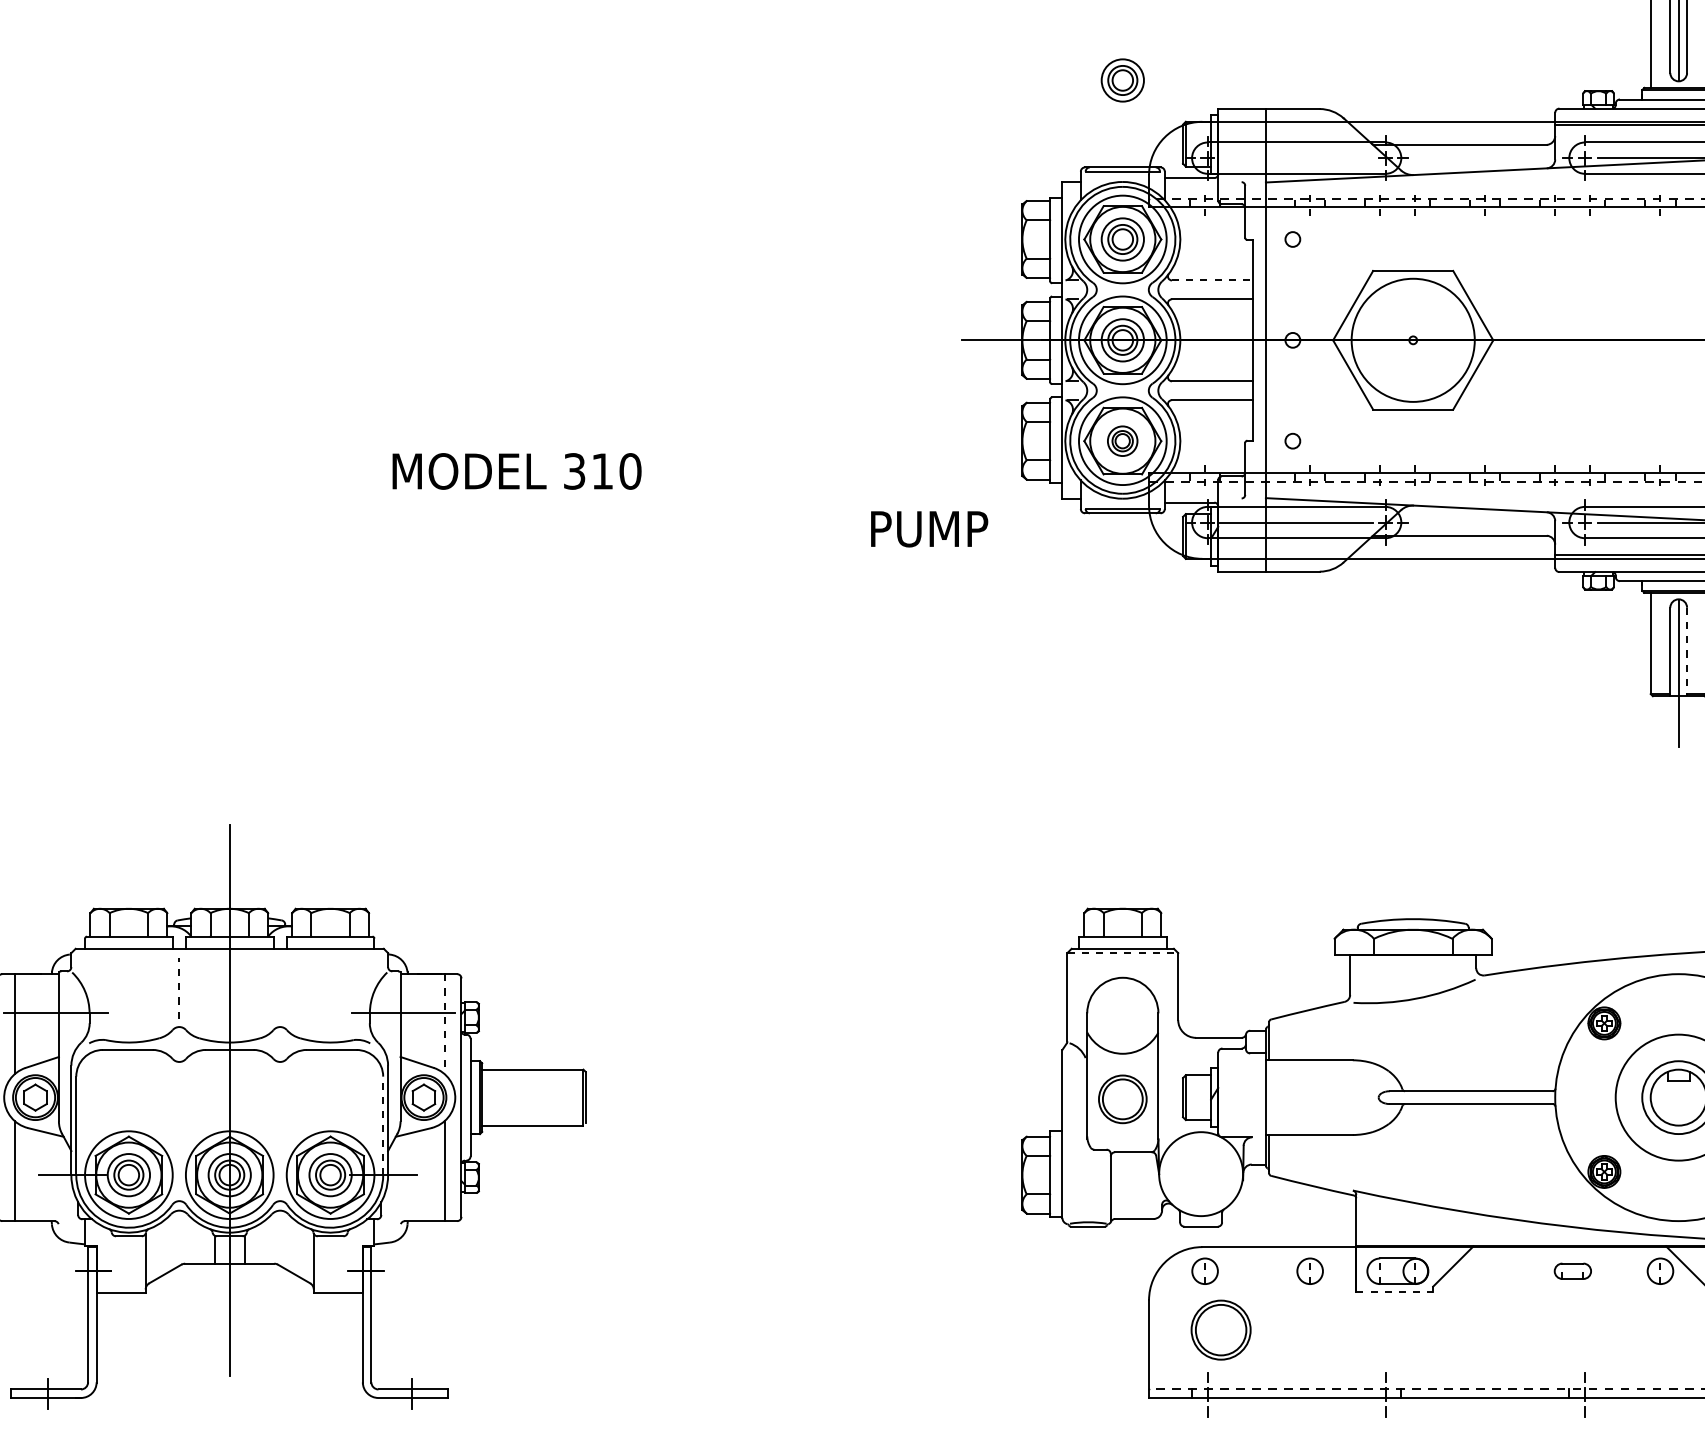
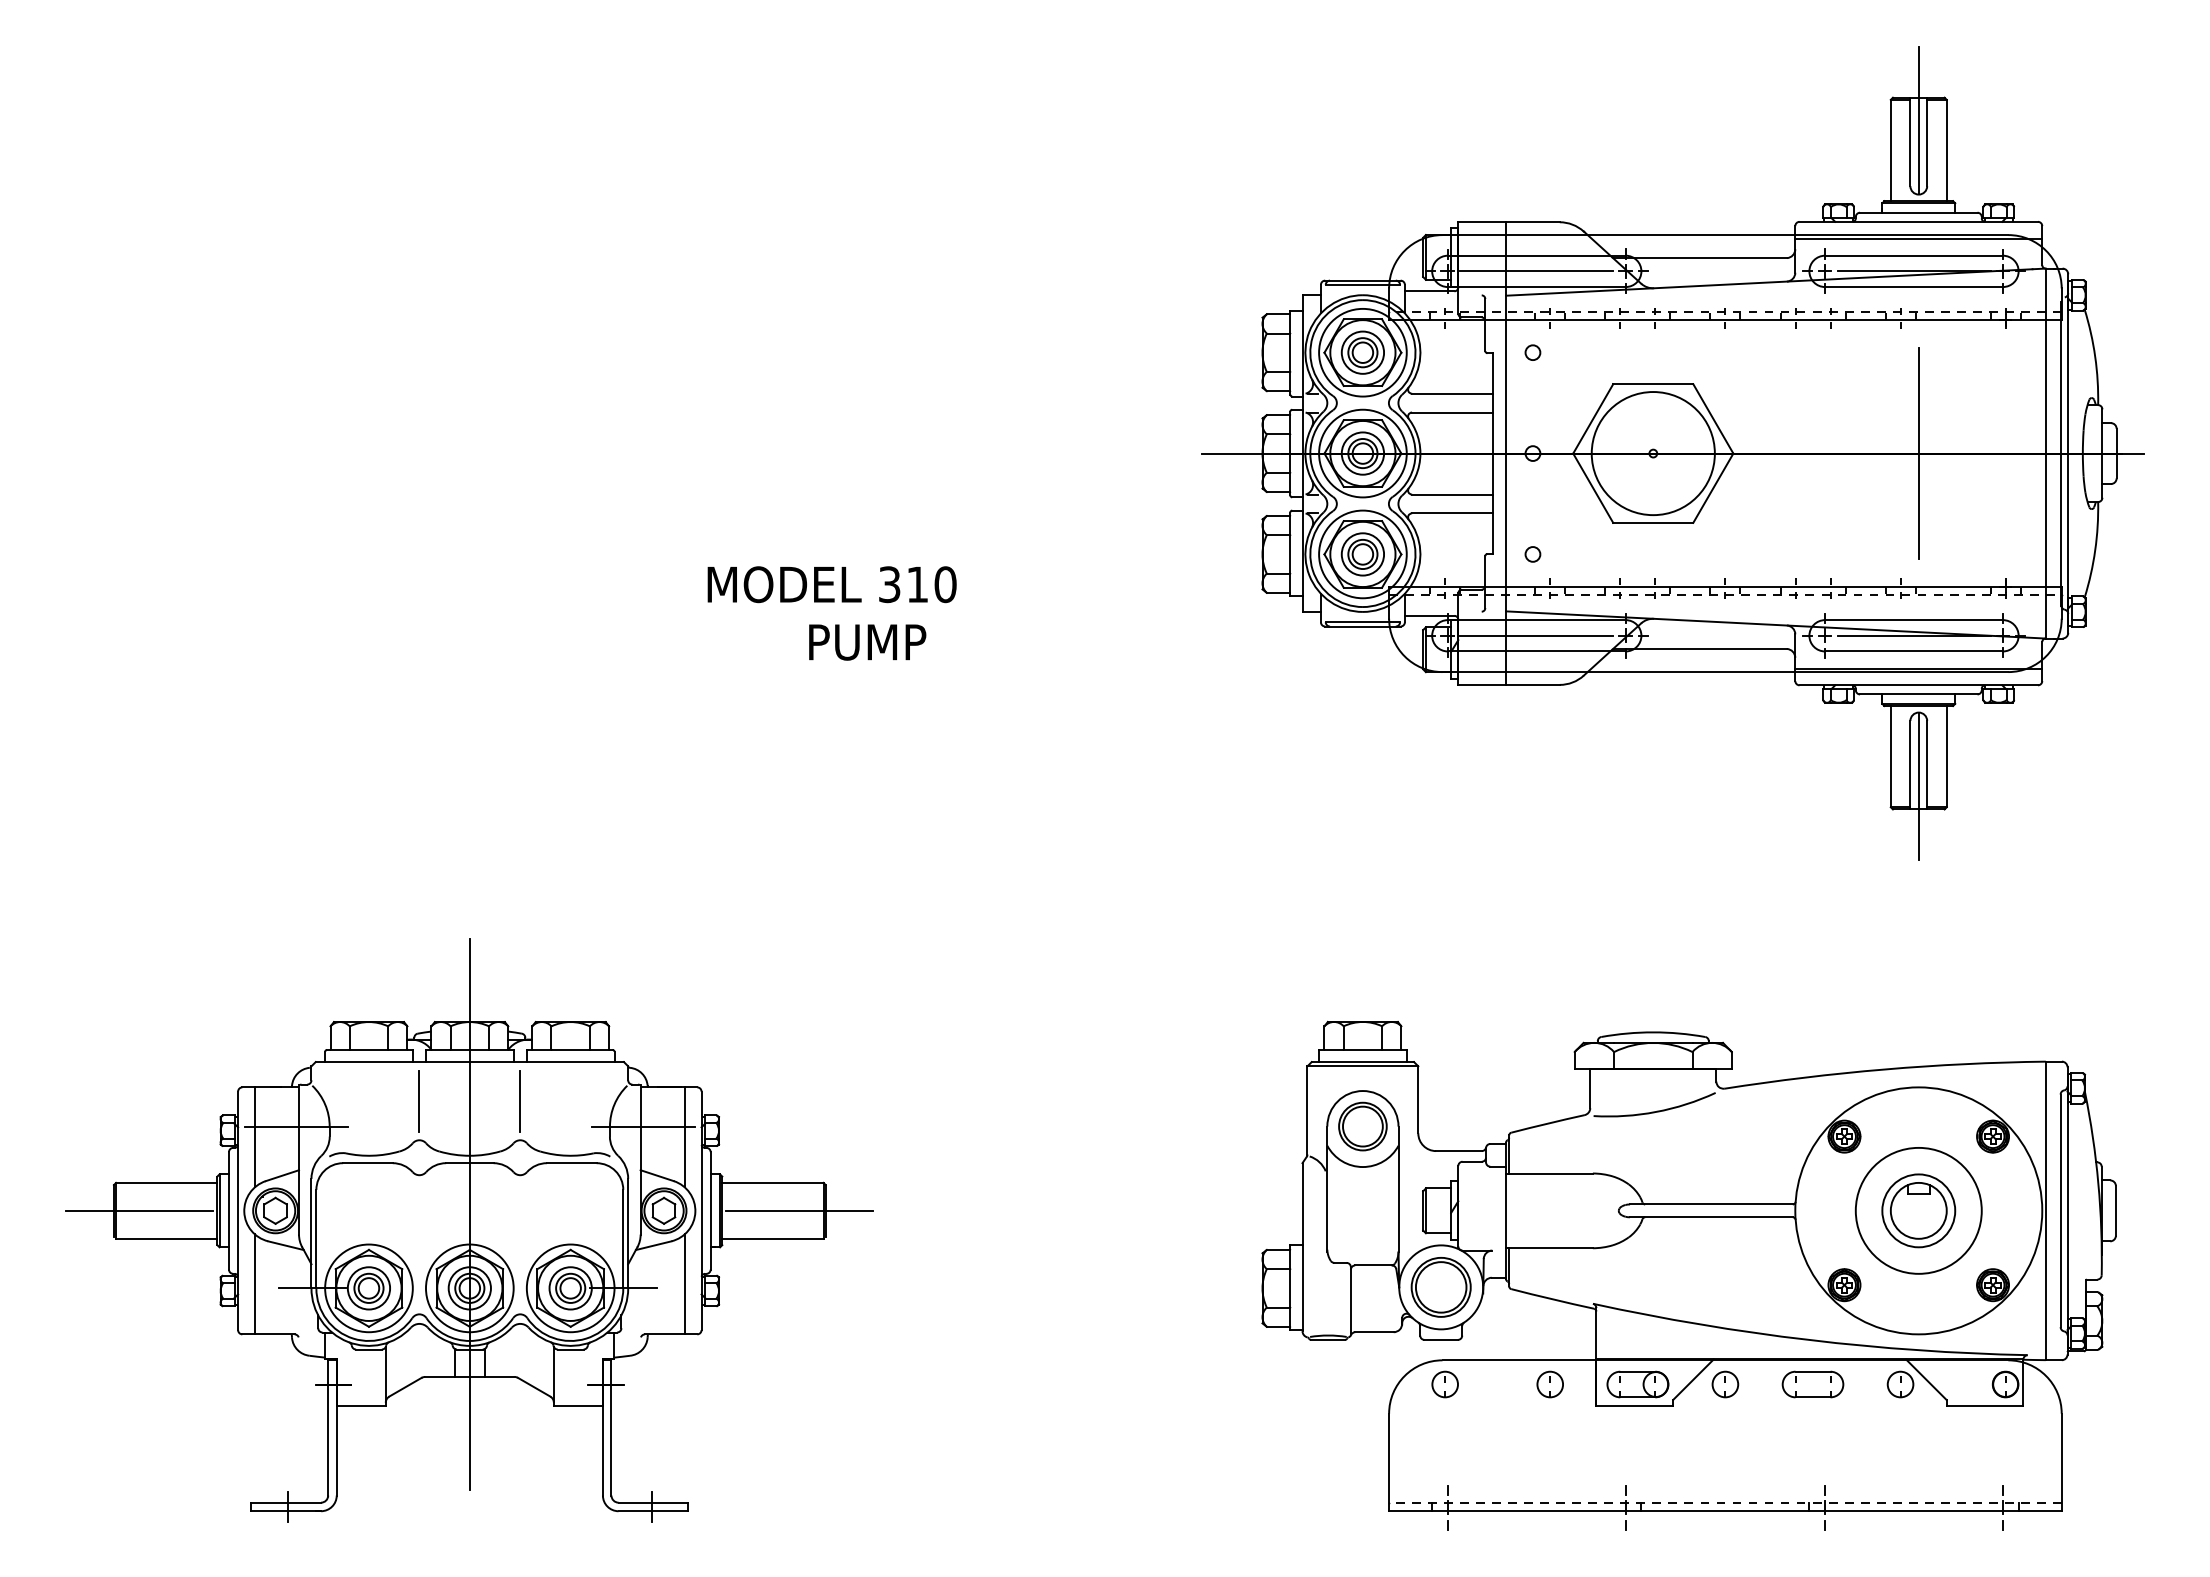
part: (1122, 80) -> (1362, 193), removed
line: (1296, 158) -> (1536, 271), added
line: (1212, 280) -> (1452, 393), dashed -> solid
line: (1678, 340) -> (1918, 453), added
part: (1122, 441) -> (1362, 554), size x1.43
text: (516, 471) -> (831, 584), moved
text: (929, 529) -> (867, 642), moved
line: (1687, 652) -> (1927, 765), dashed -> solid
line: (1123, 953) -> (1363, 1066), dashed -> solid
line: (179, 988) -> (419, 1101), dashed -> solid
line: (280, 988) -> (520, 1101), added
line: (444, 1024) -> (684, 1137), dashed -> solid
line: (559, 1097) -> (799, 1210), added
part: (1122, 1099) -> (1362, 1126), moved
line: (383, 1125) -> (623, 1238), dashed -> solid
part: (1485, 1271) -> (1725, 1384), added
part: (1572, 1271) -> (1812, 1384), size x1.67
line: (1395, 1292) -> (1635, 1405), dashed -> solid
part: (1220, 1330) -> (1440, 1287), moved

